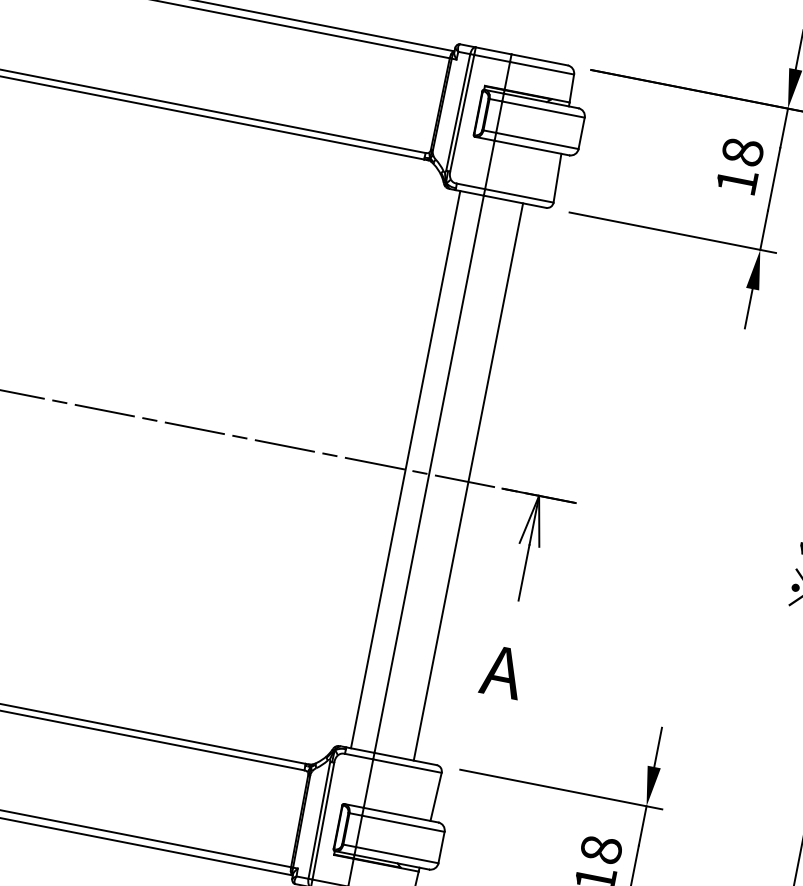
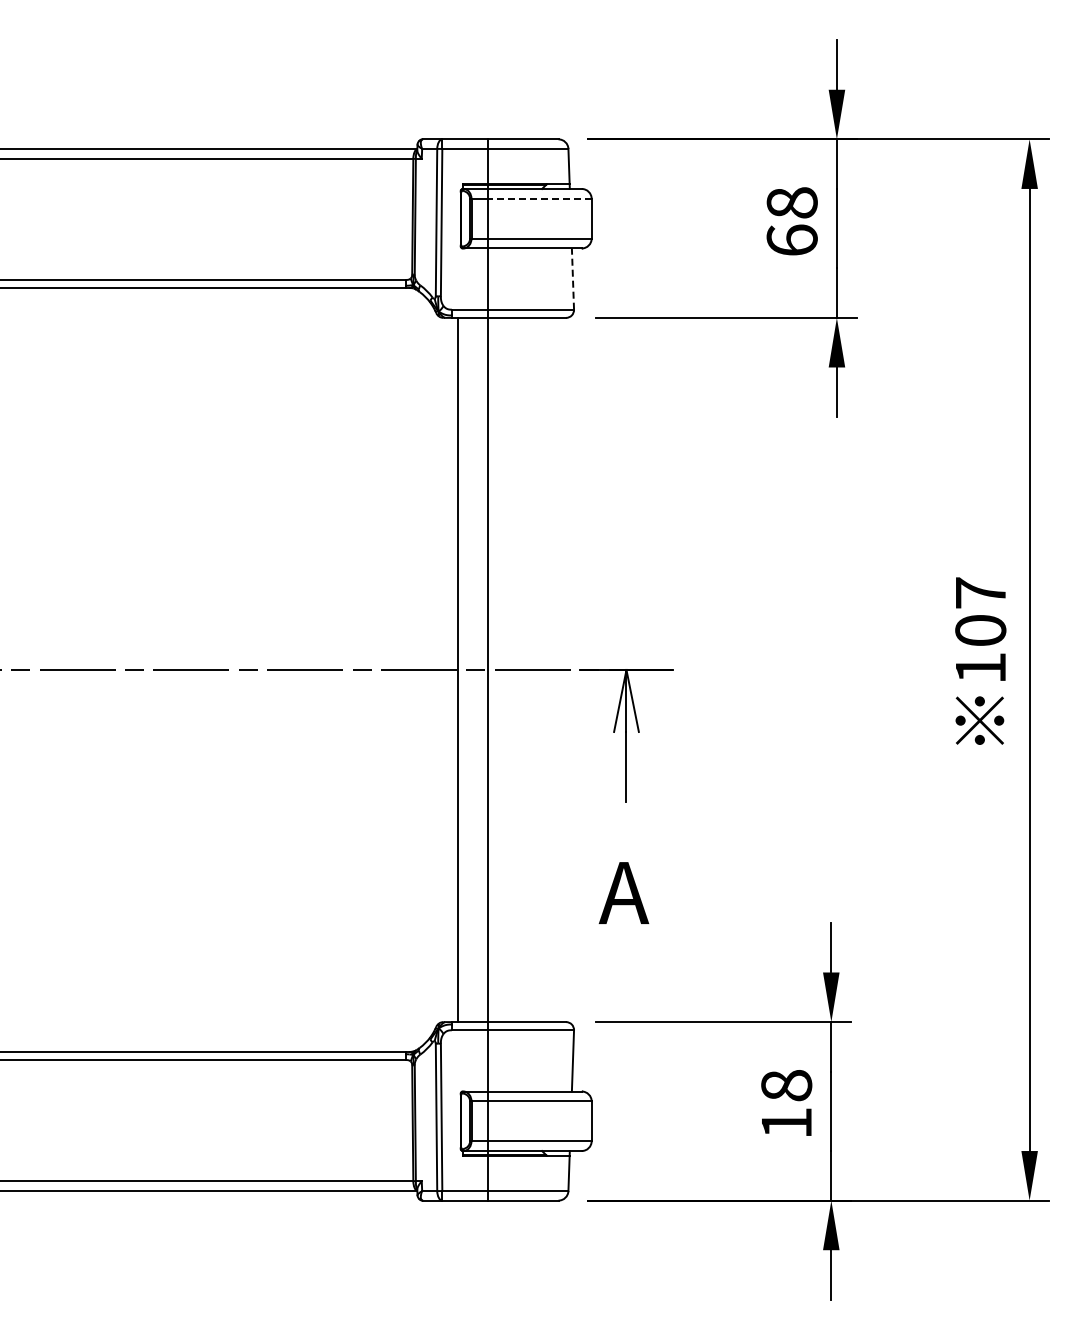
line: (543, 109) -> (539, 198), solid -> dashed
line: (557, 178) -> (572, 279), solid -> dashed
text: (736, 180) -> (791, 239), 18 -> 68
line: (468, 481) -> (537, 669), removed

